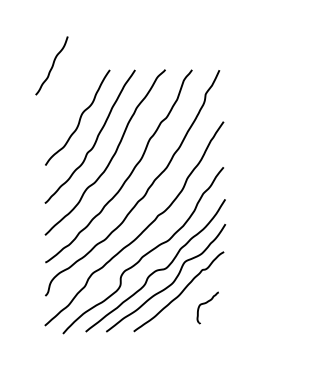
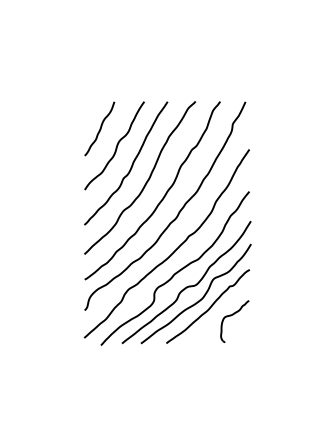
curve: (51, 65) -> (99, 128), moved
part: (207, 307) -> (234, 321), size x1.43

